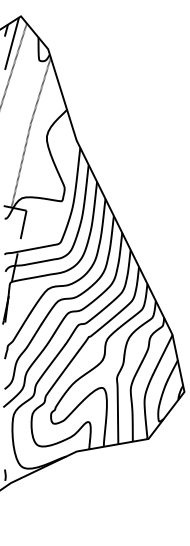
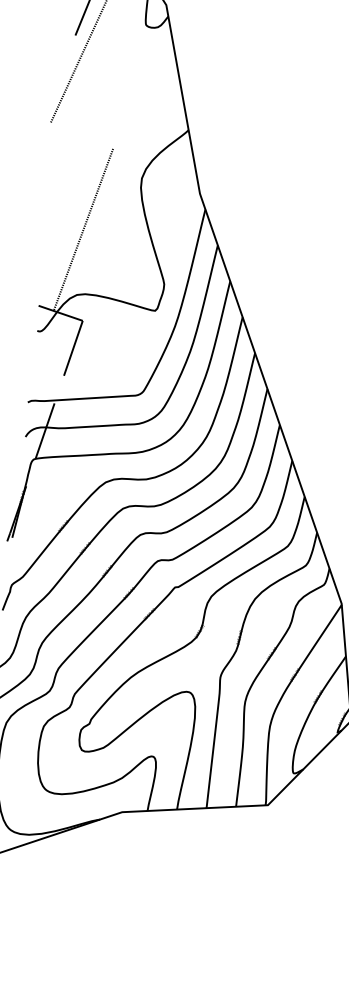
line: (40, 90) -> (140, 85), removed

